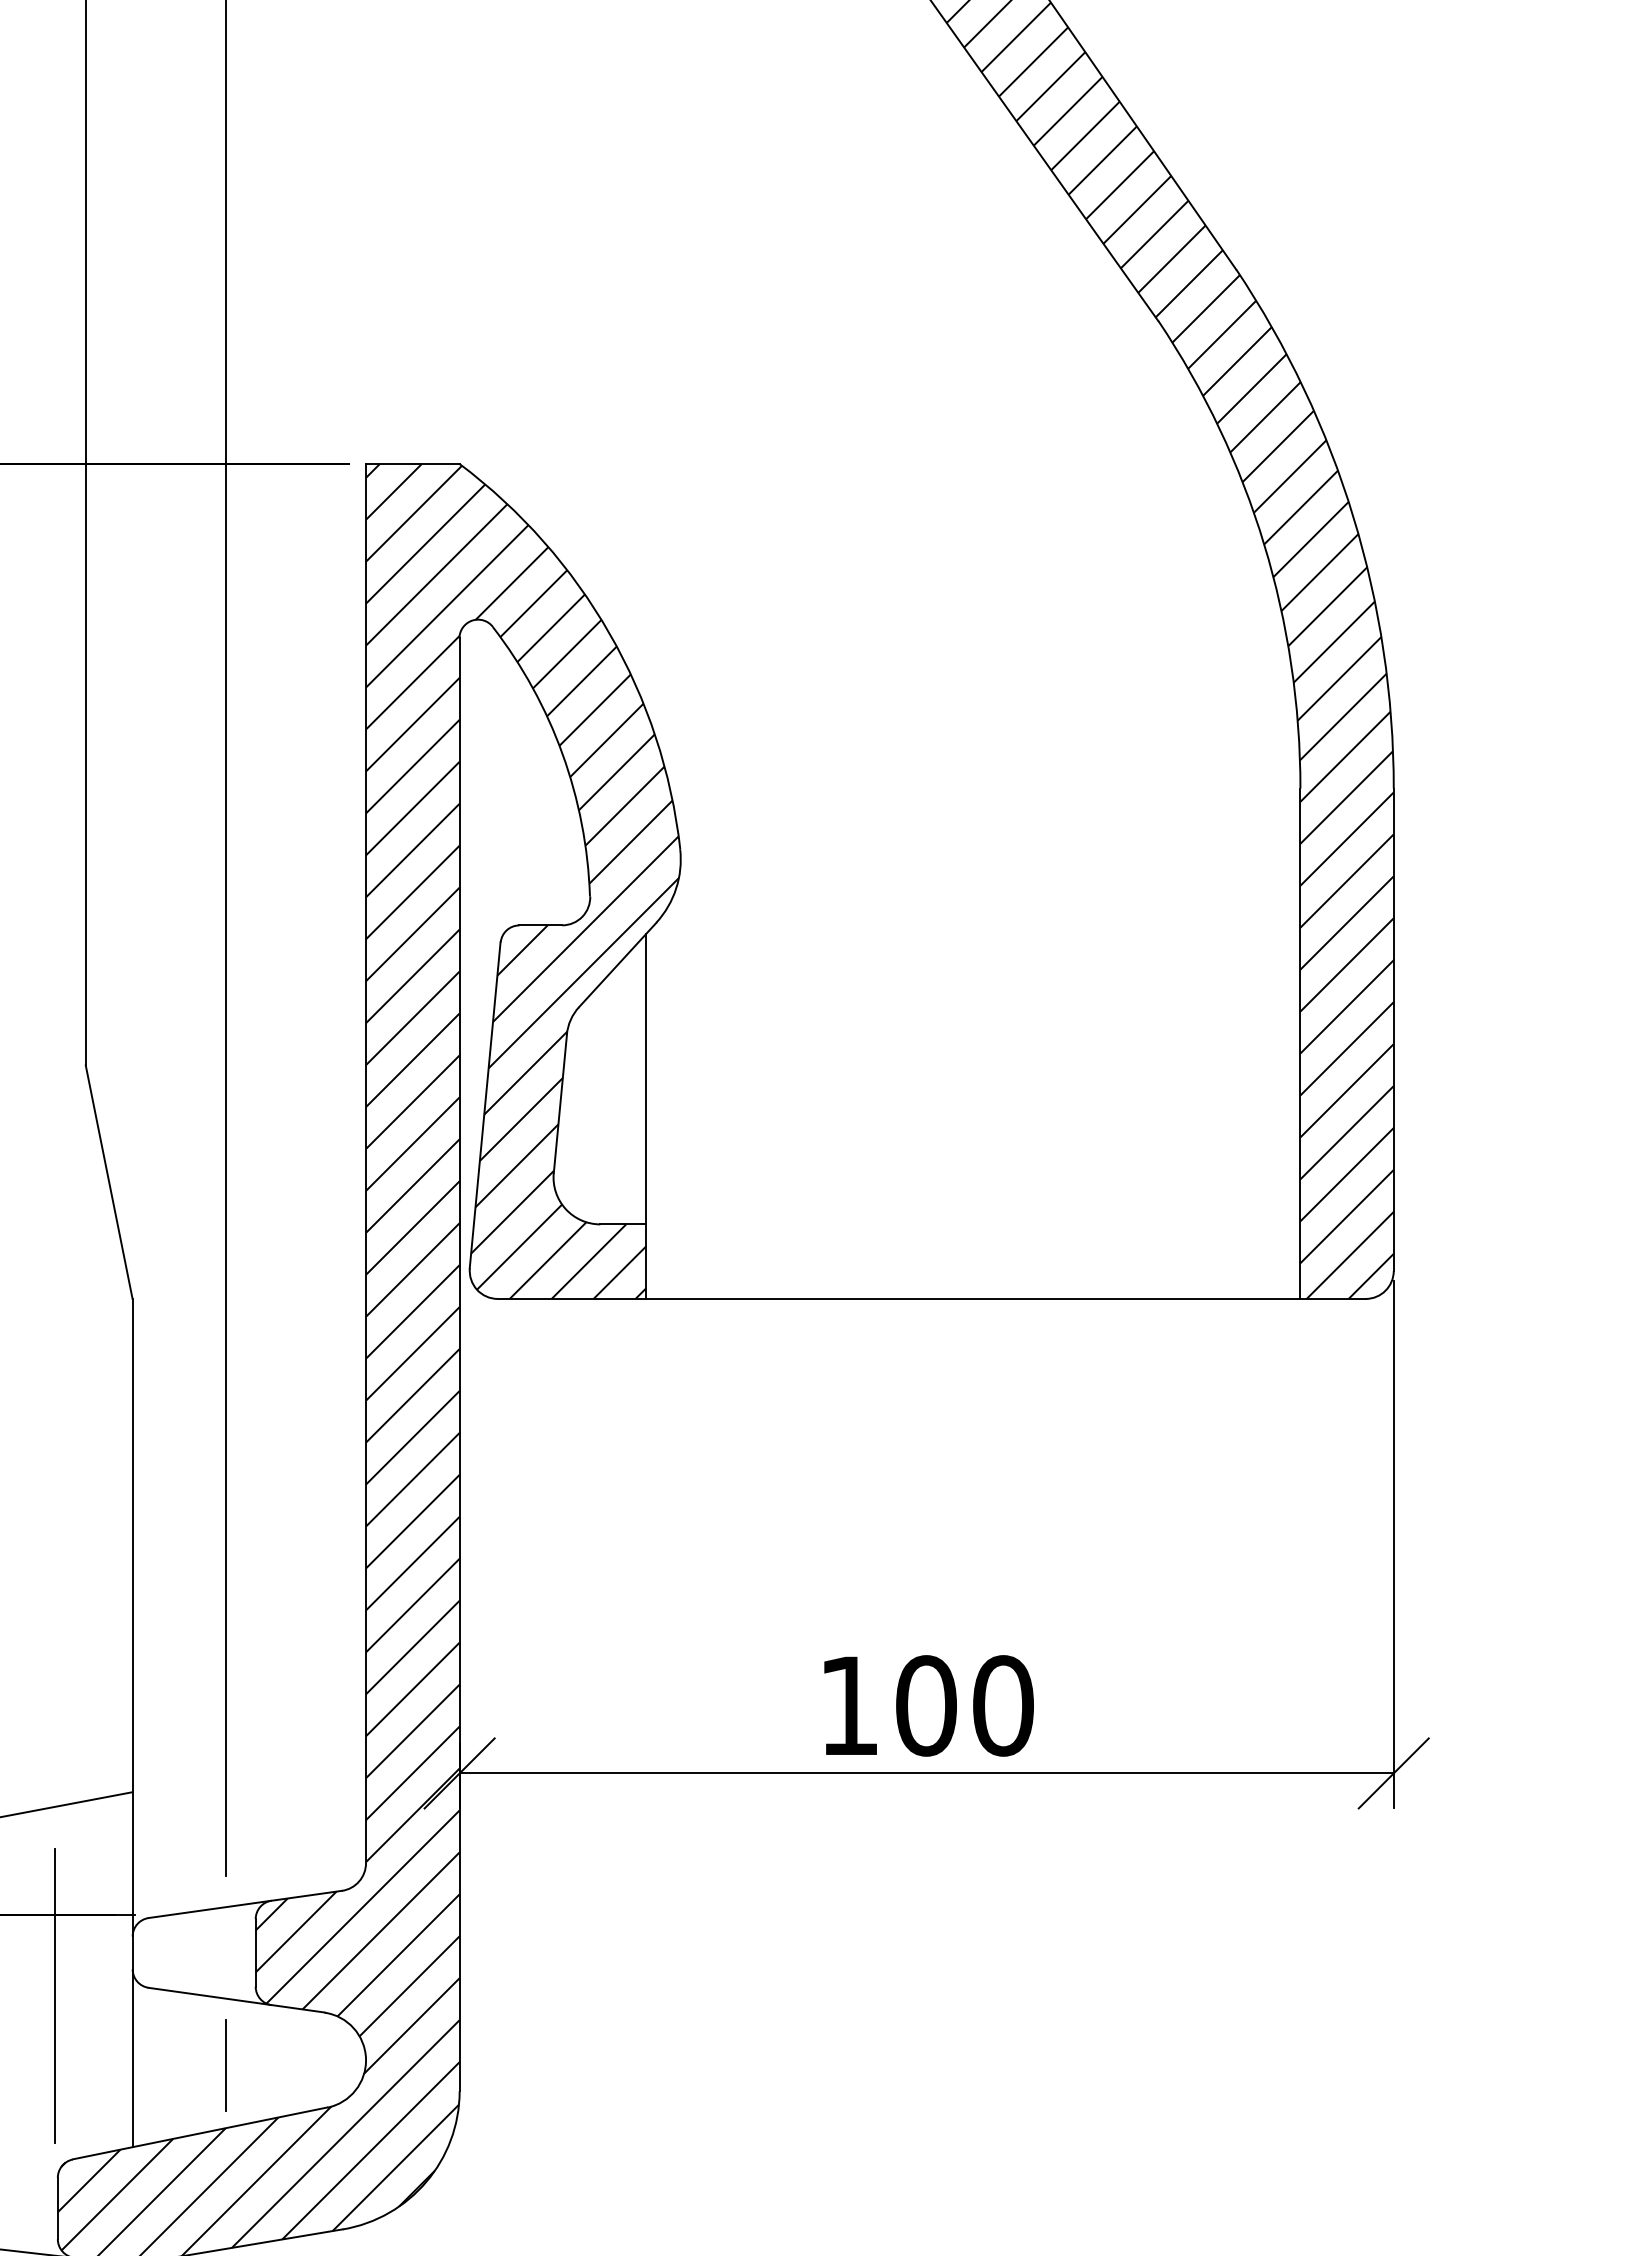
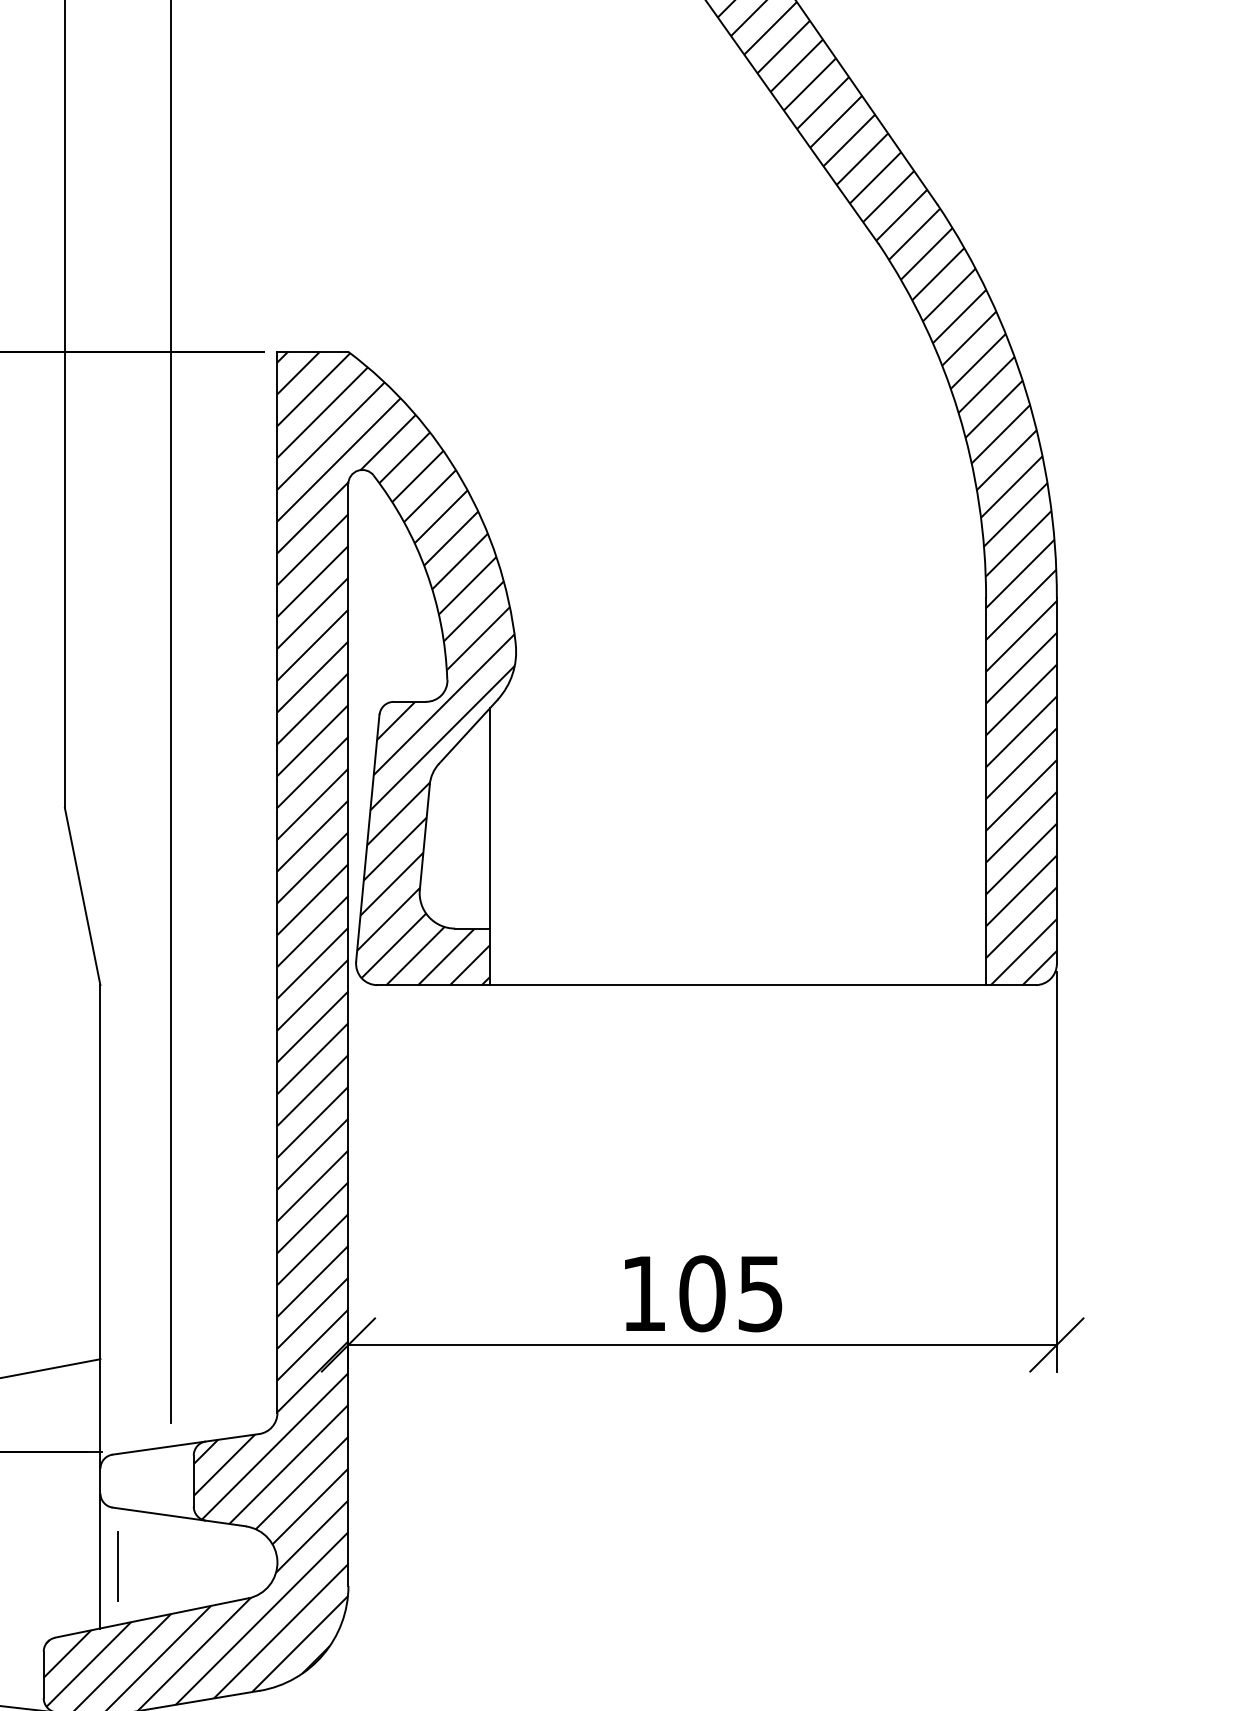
text: (1003, 1705) -> (760, 1293), 100 -> 105
line: (55, 1996) -> (41, 1514), removed
line: (225, 2065) -> (117, 1566), moved

